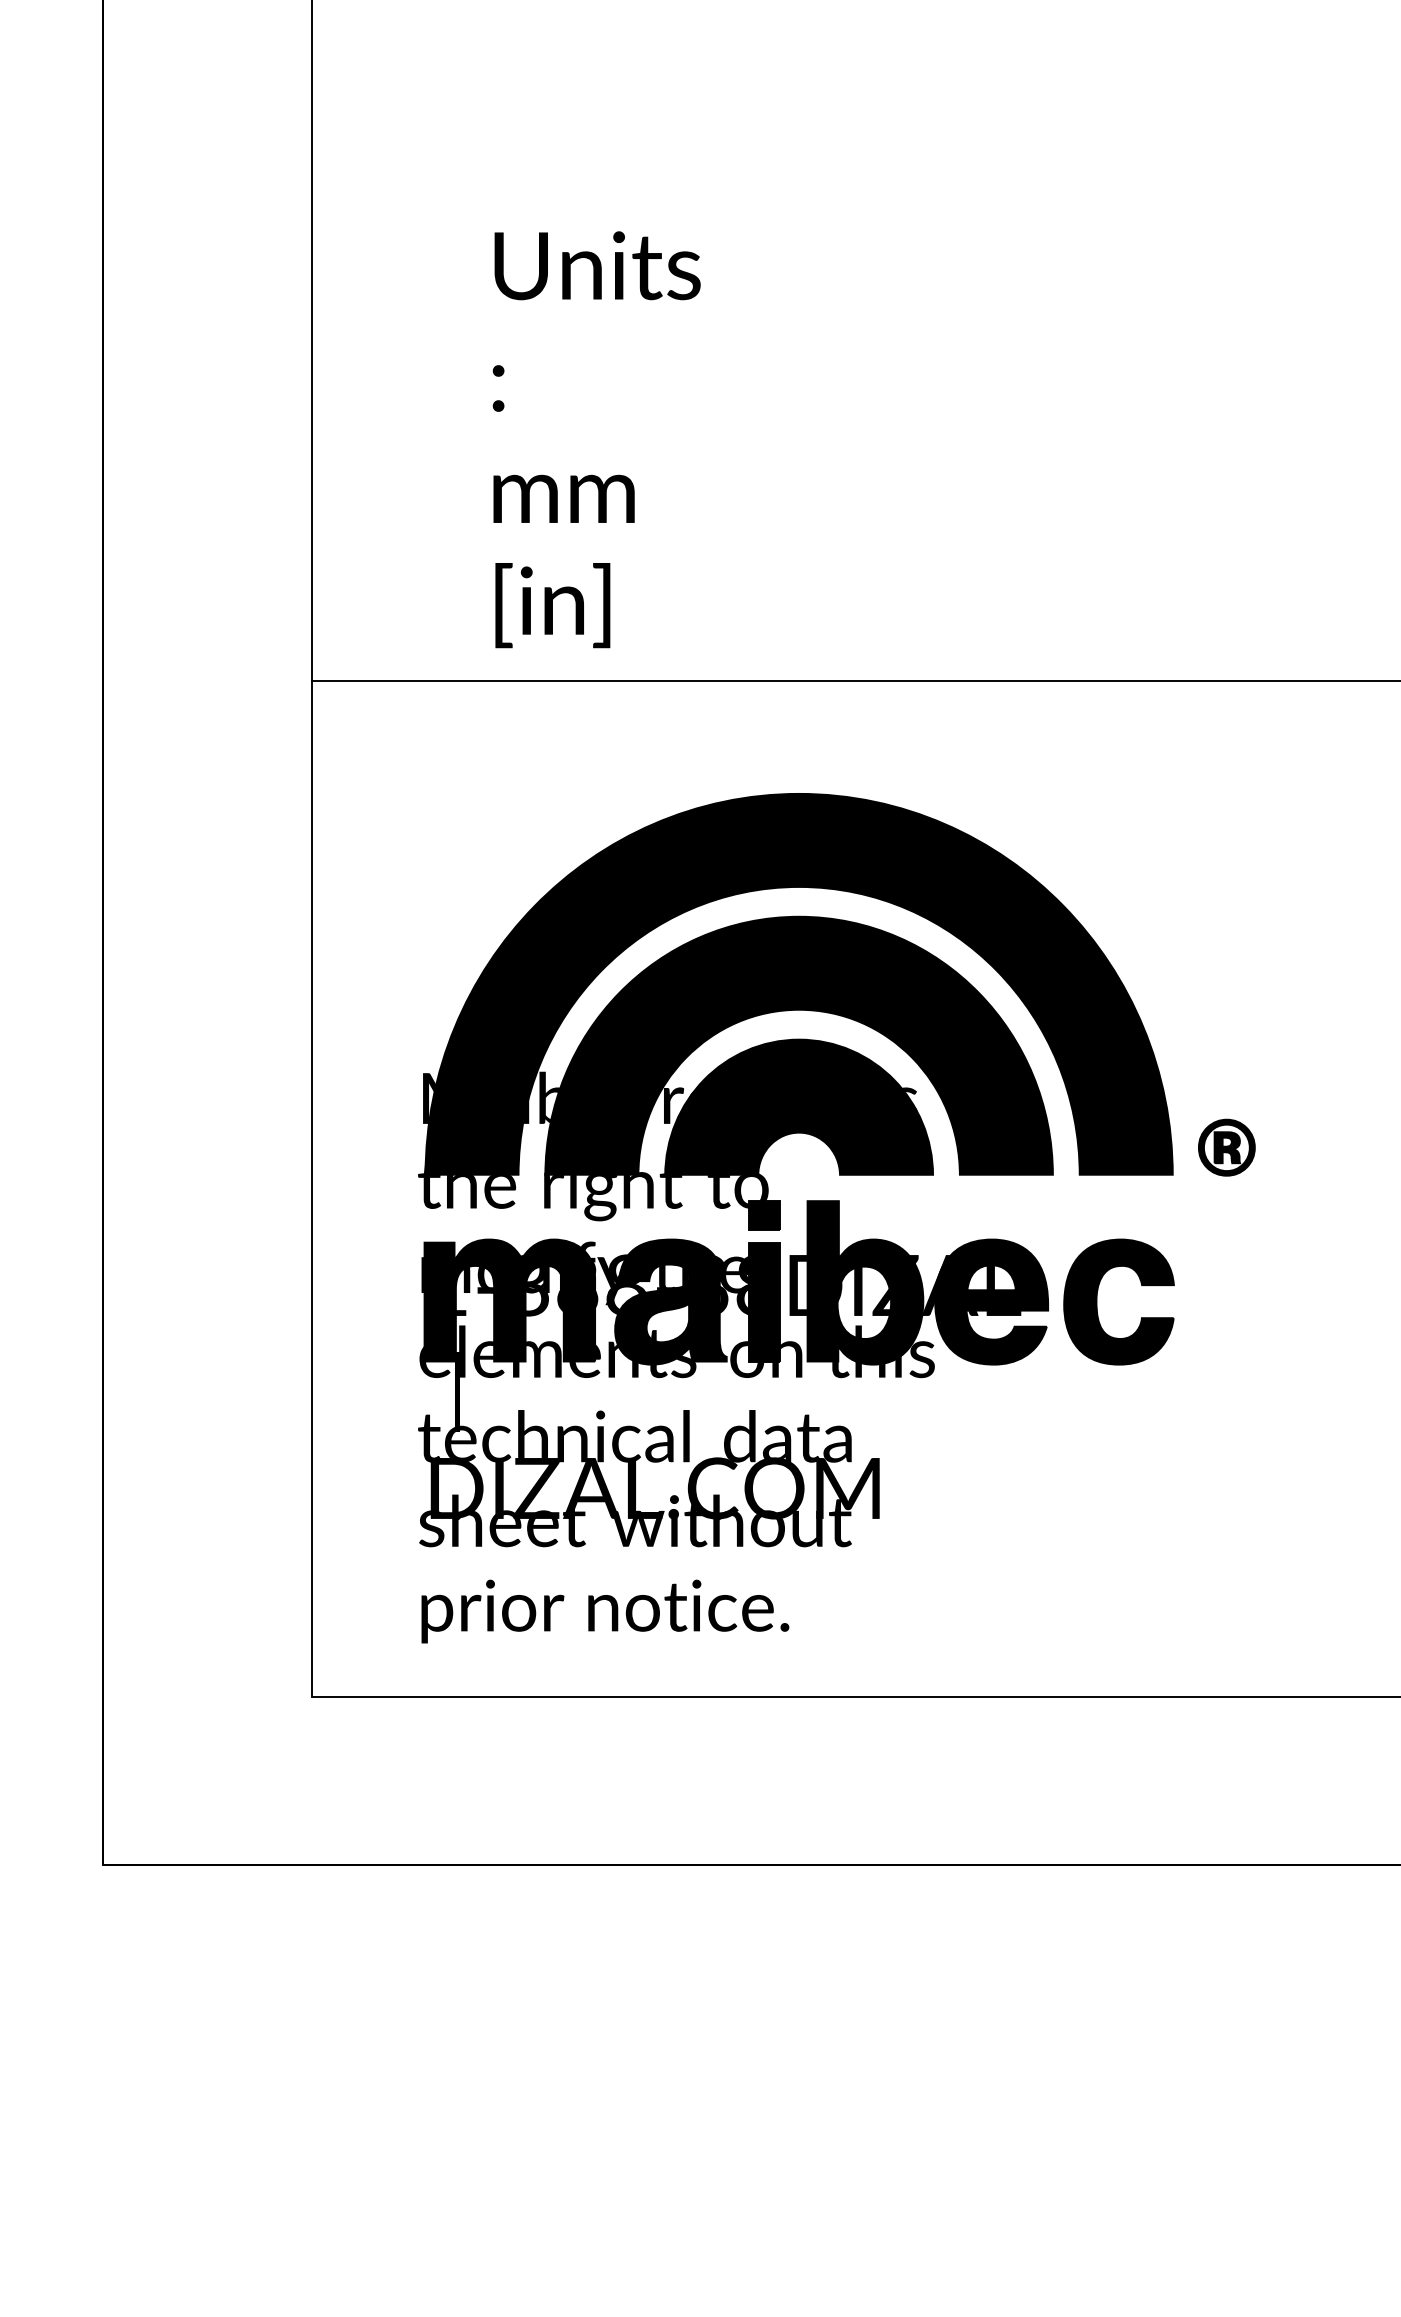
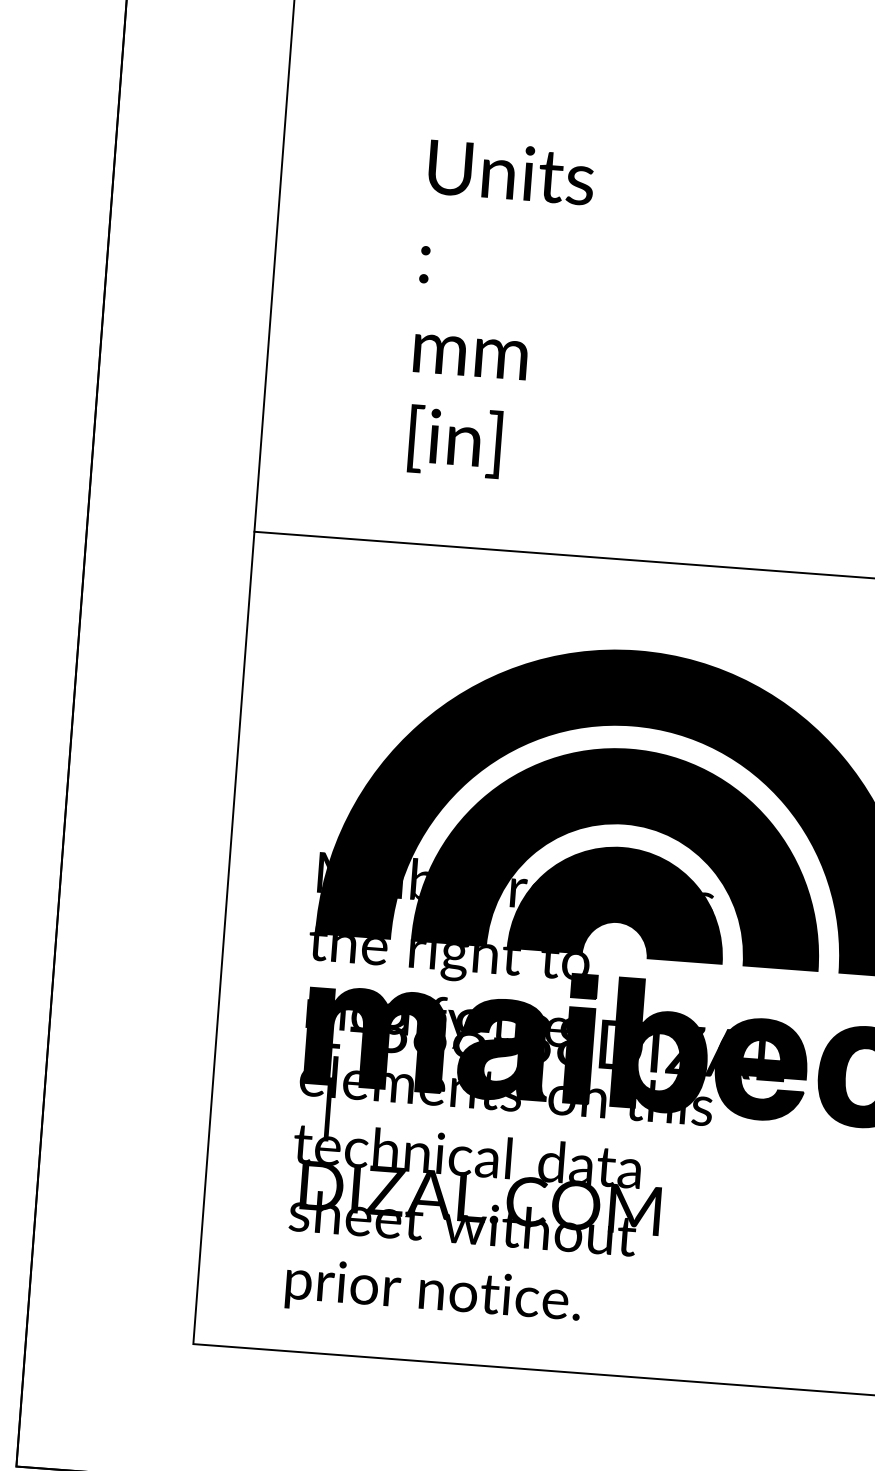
text: (596, 439) -> (500, 311), moved

